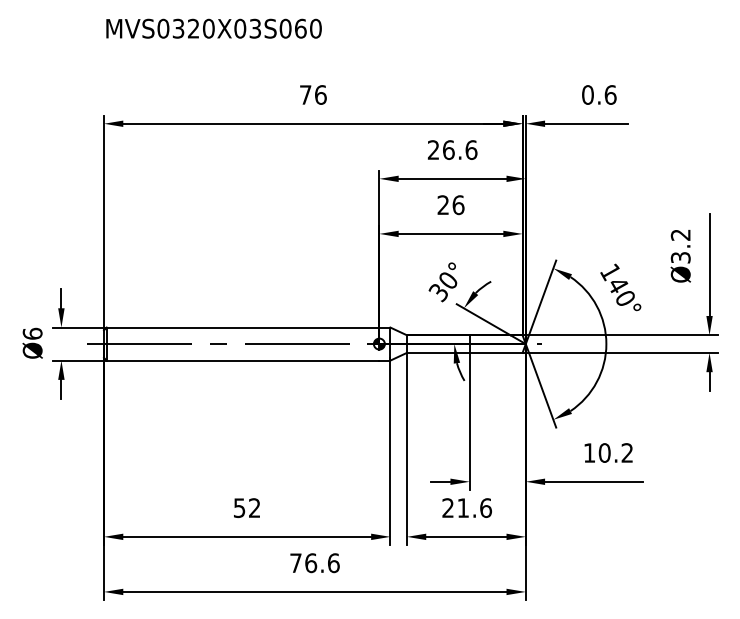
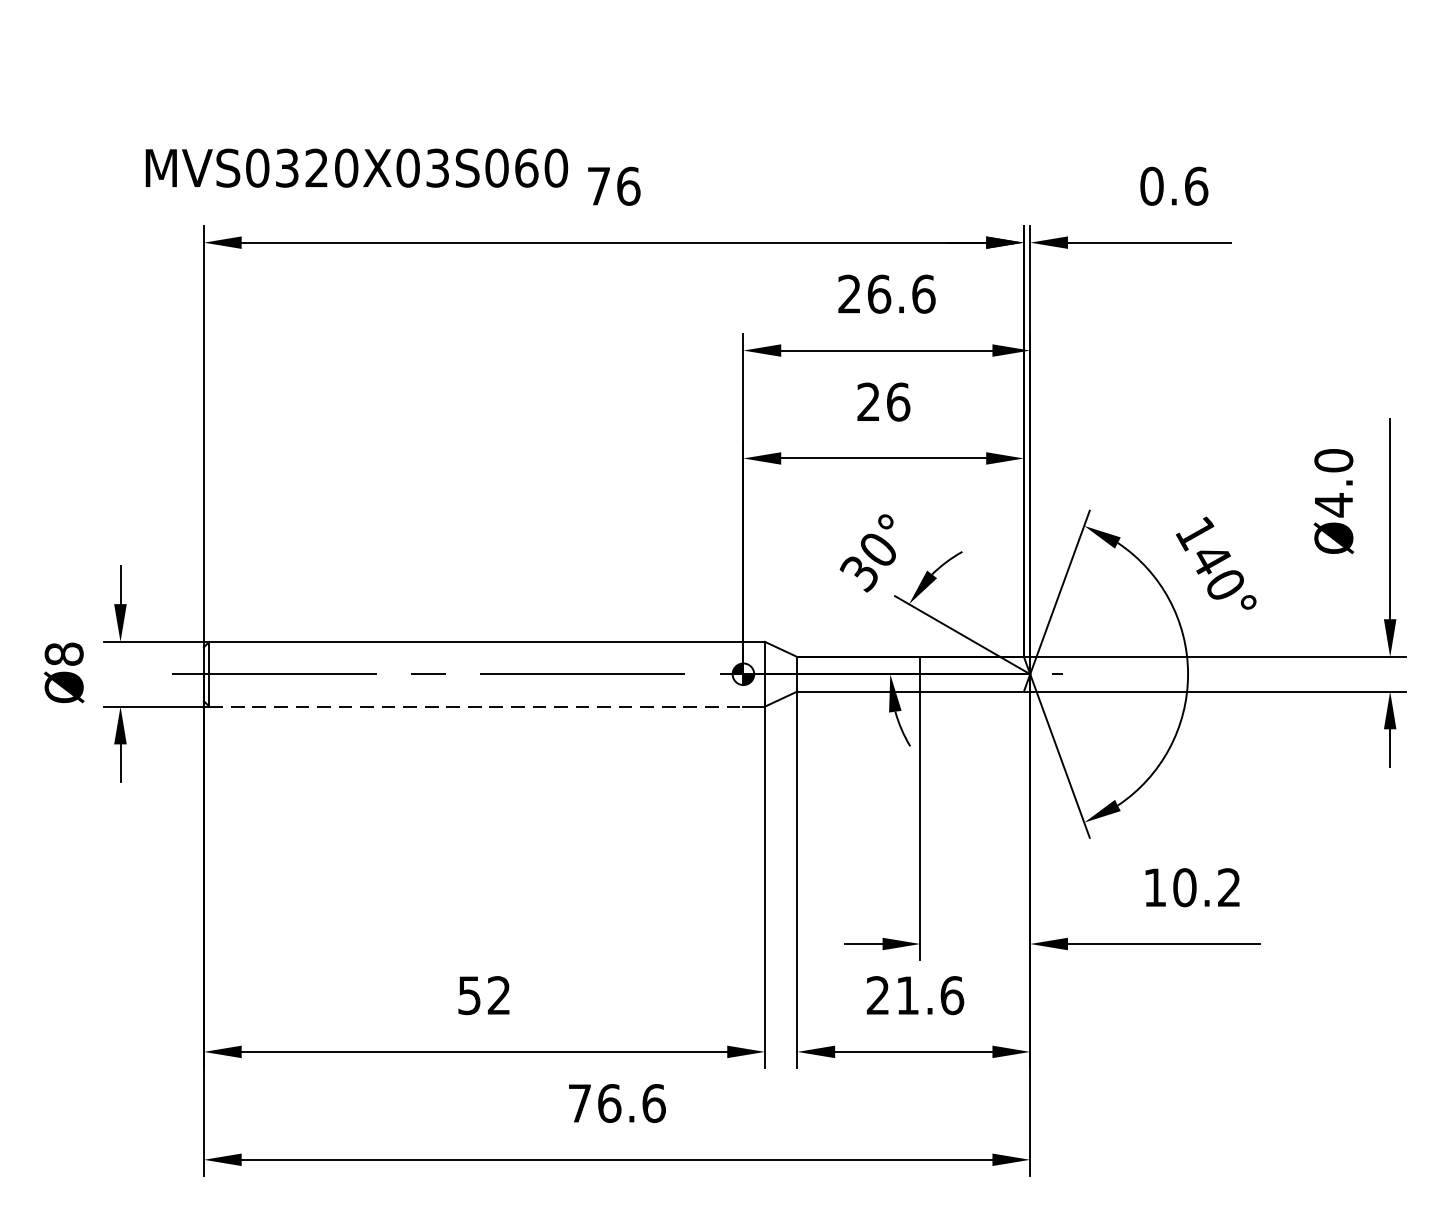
text: (213, 28) -> (355, 167), moved
text: (680, 246) -> (1333, 483), Ø3.2 -> Ø4.0
text: (32, 333) -> (63, 653), Ø6 -> Ø8
line: (243, 360) -> (477, 706), solid -> dashed

